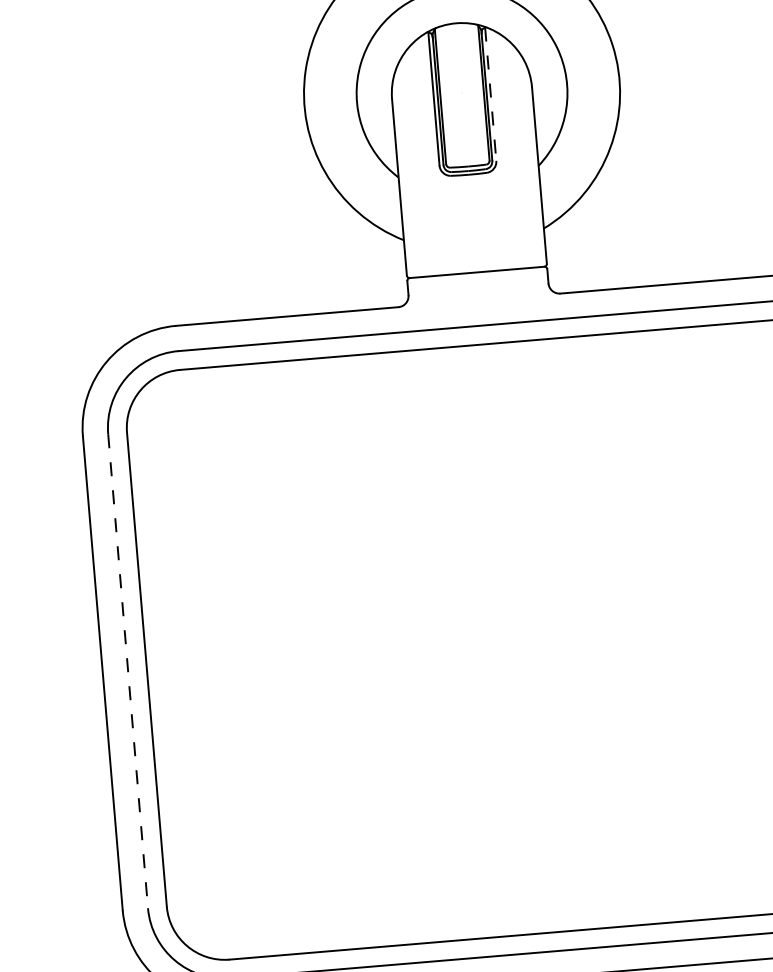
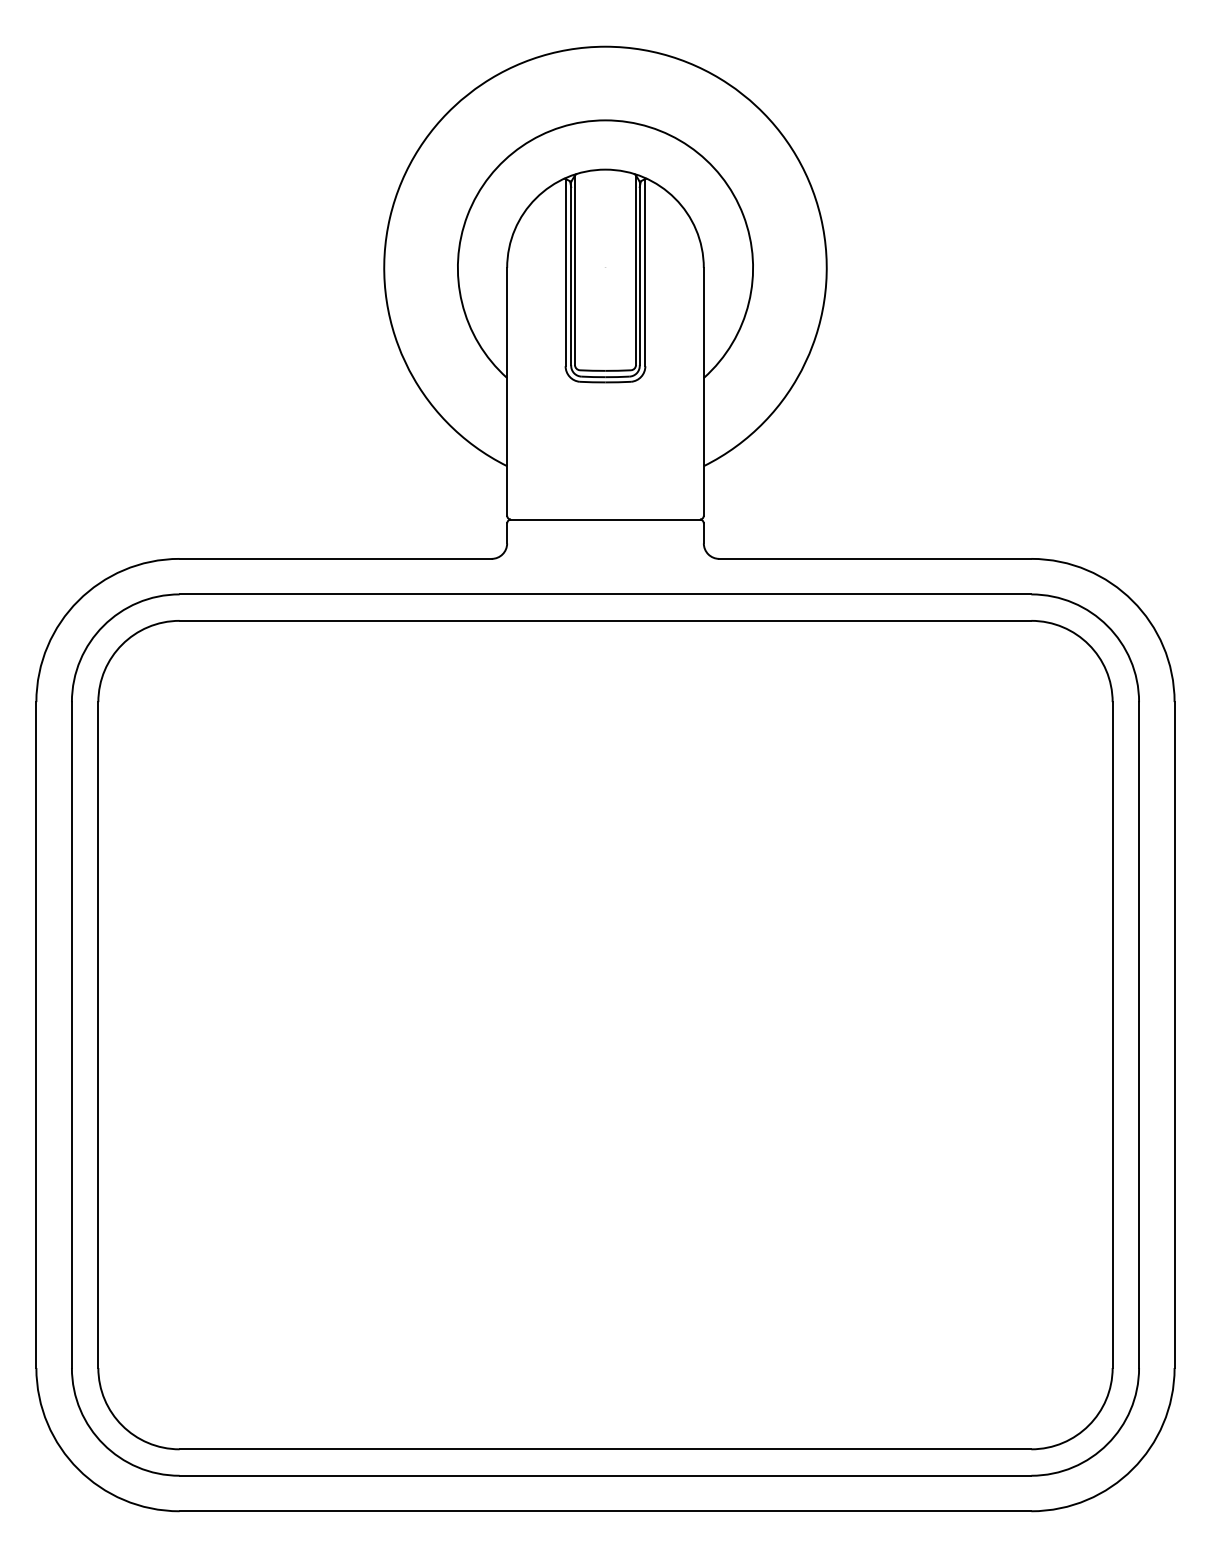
line: (490, 94) -> (645, 272), dashed -> solid
line: (127, 671) -> (71, 1035), dashed -> solid

